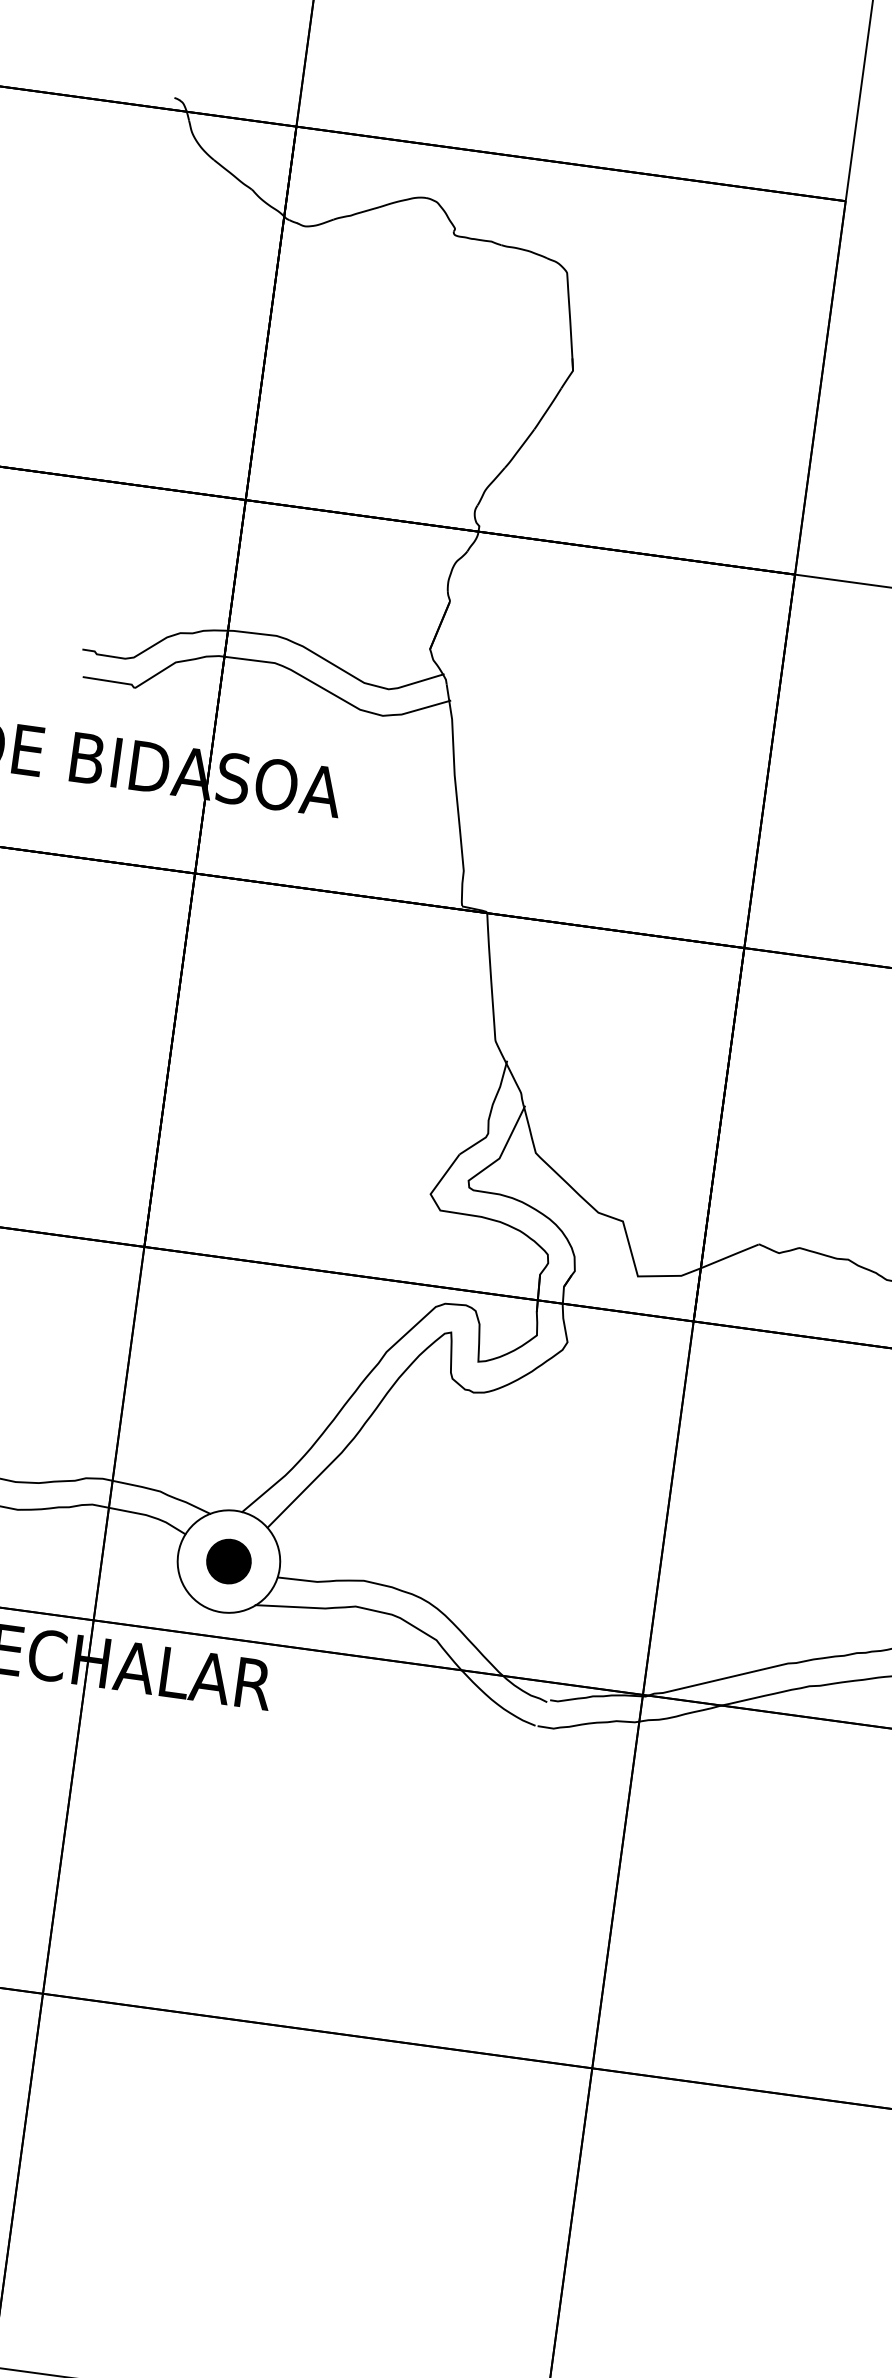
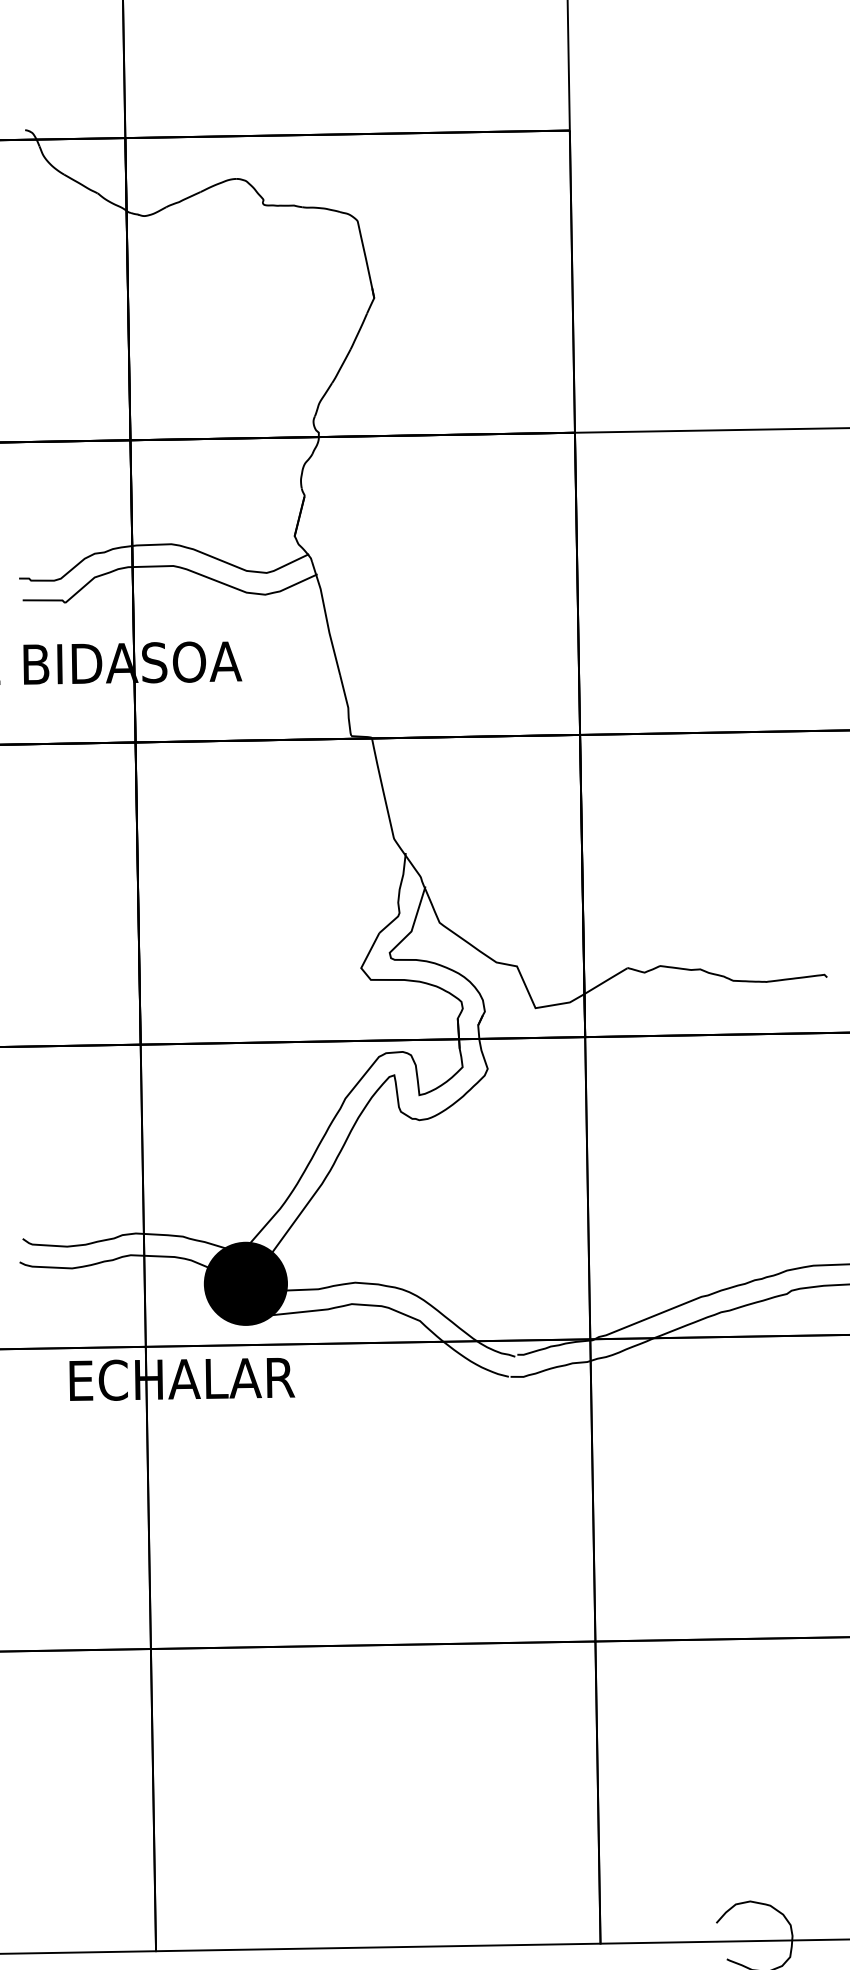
fill: (228, 1561) -> (245, 1283), added

